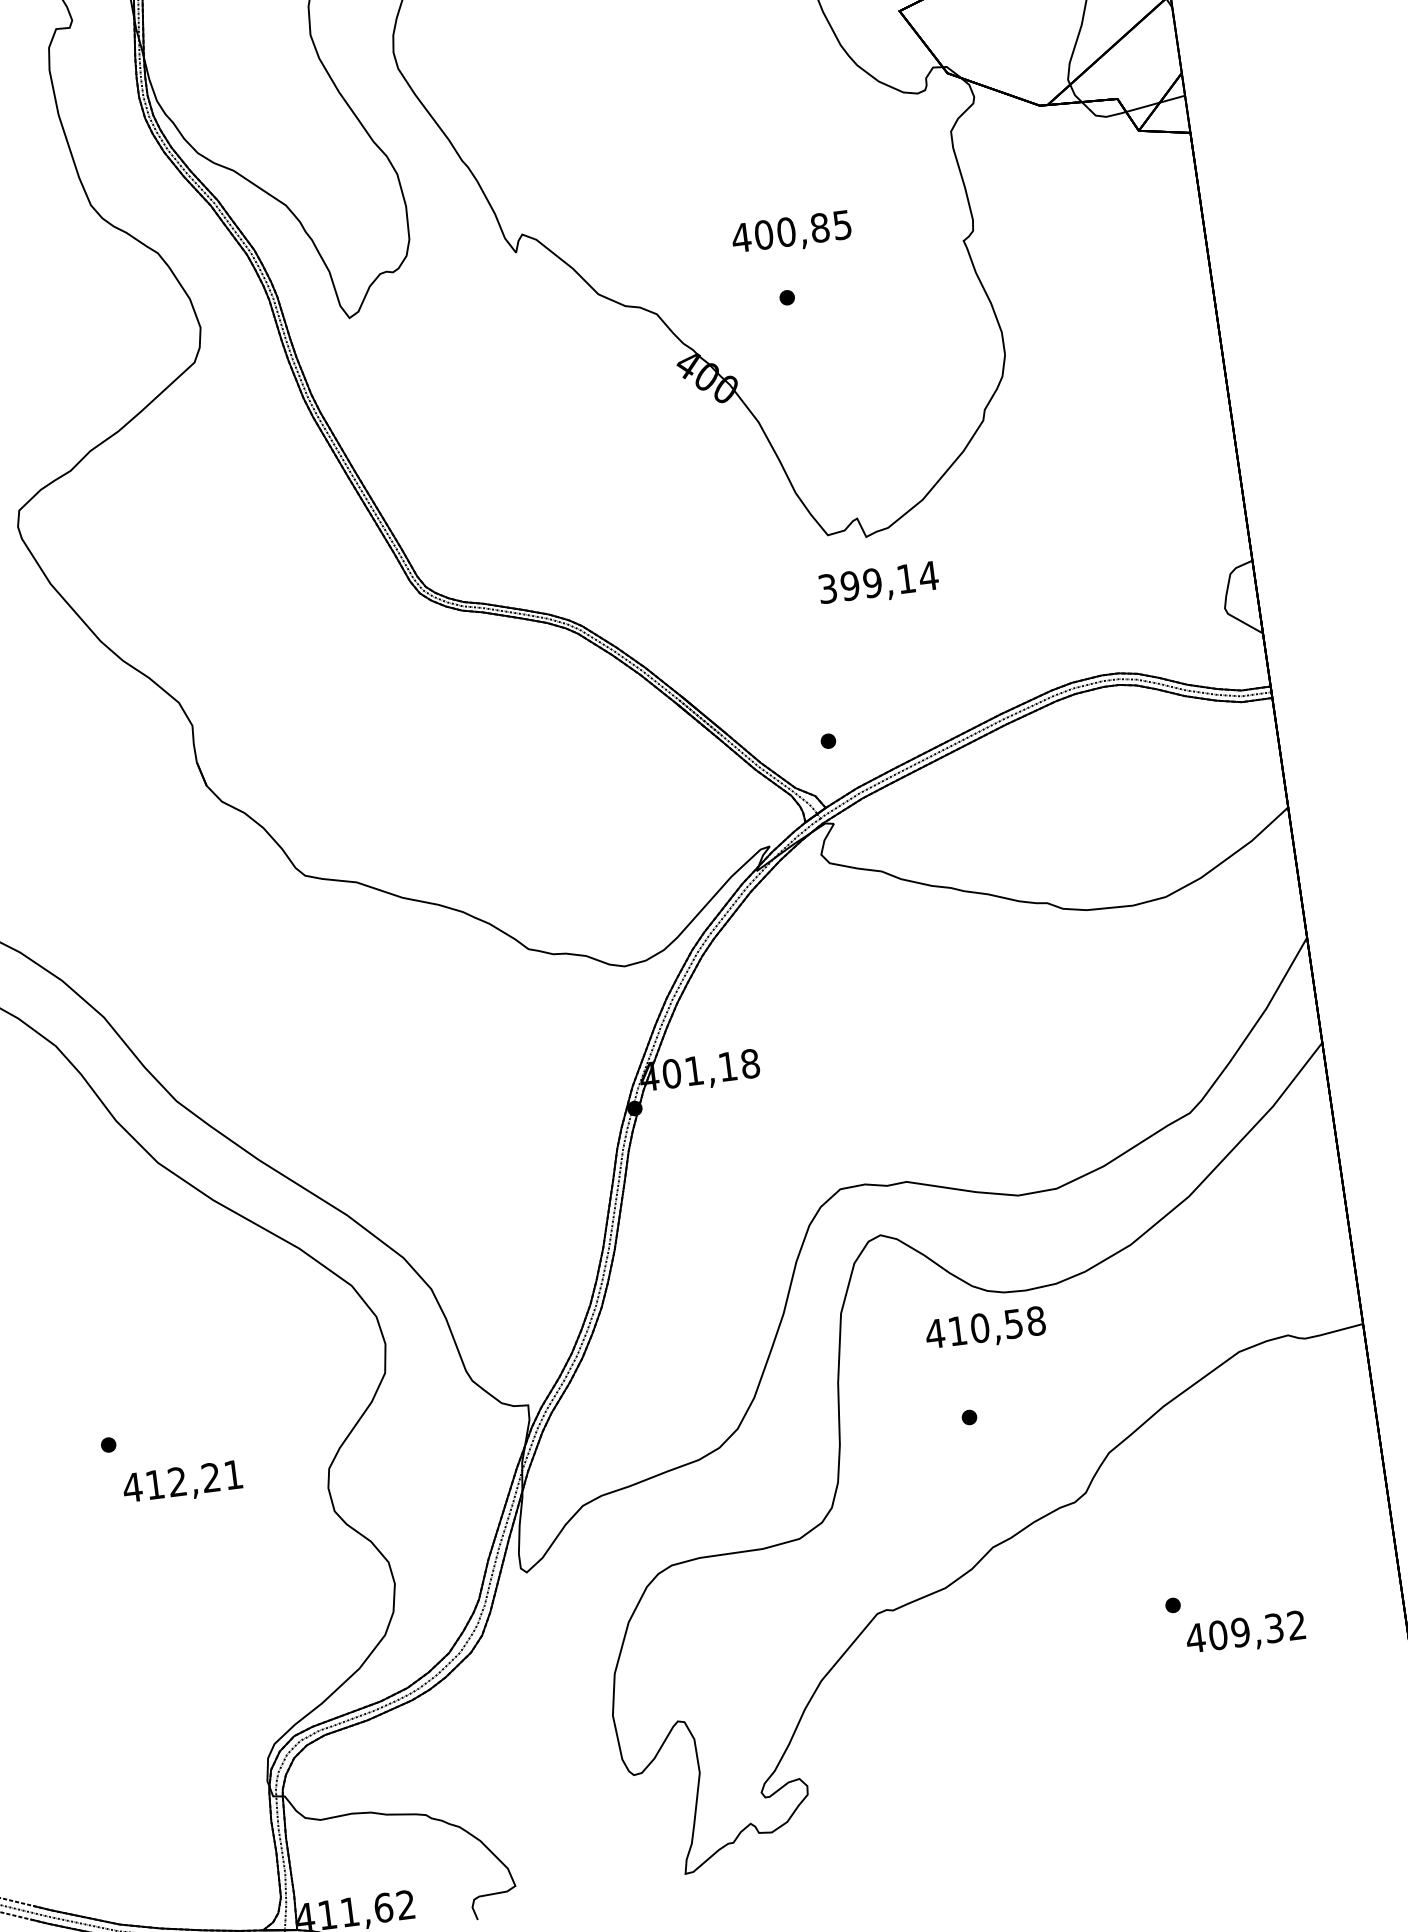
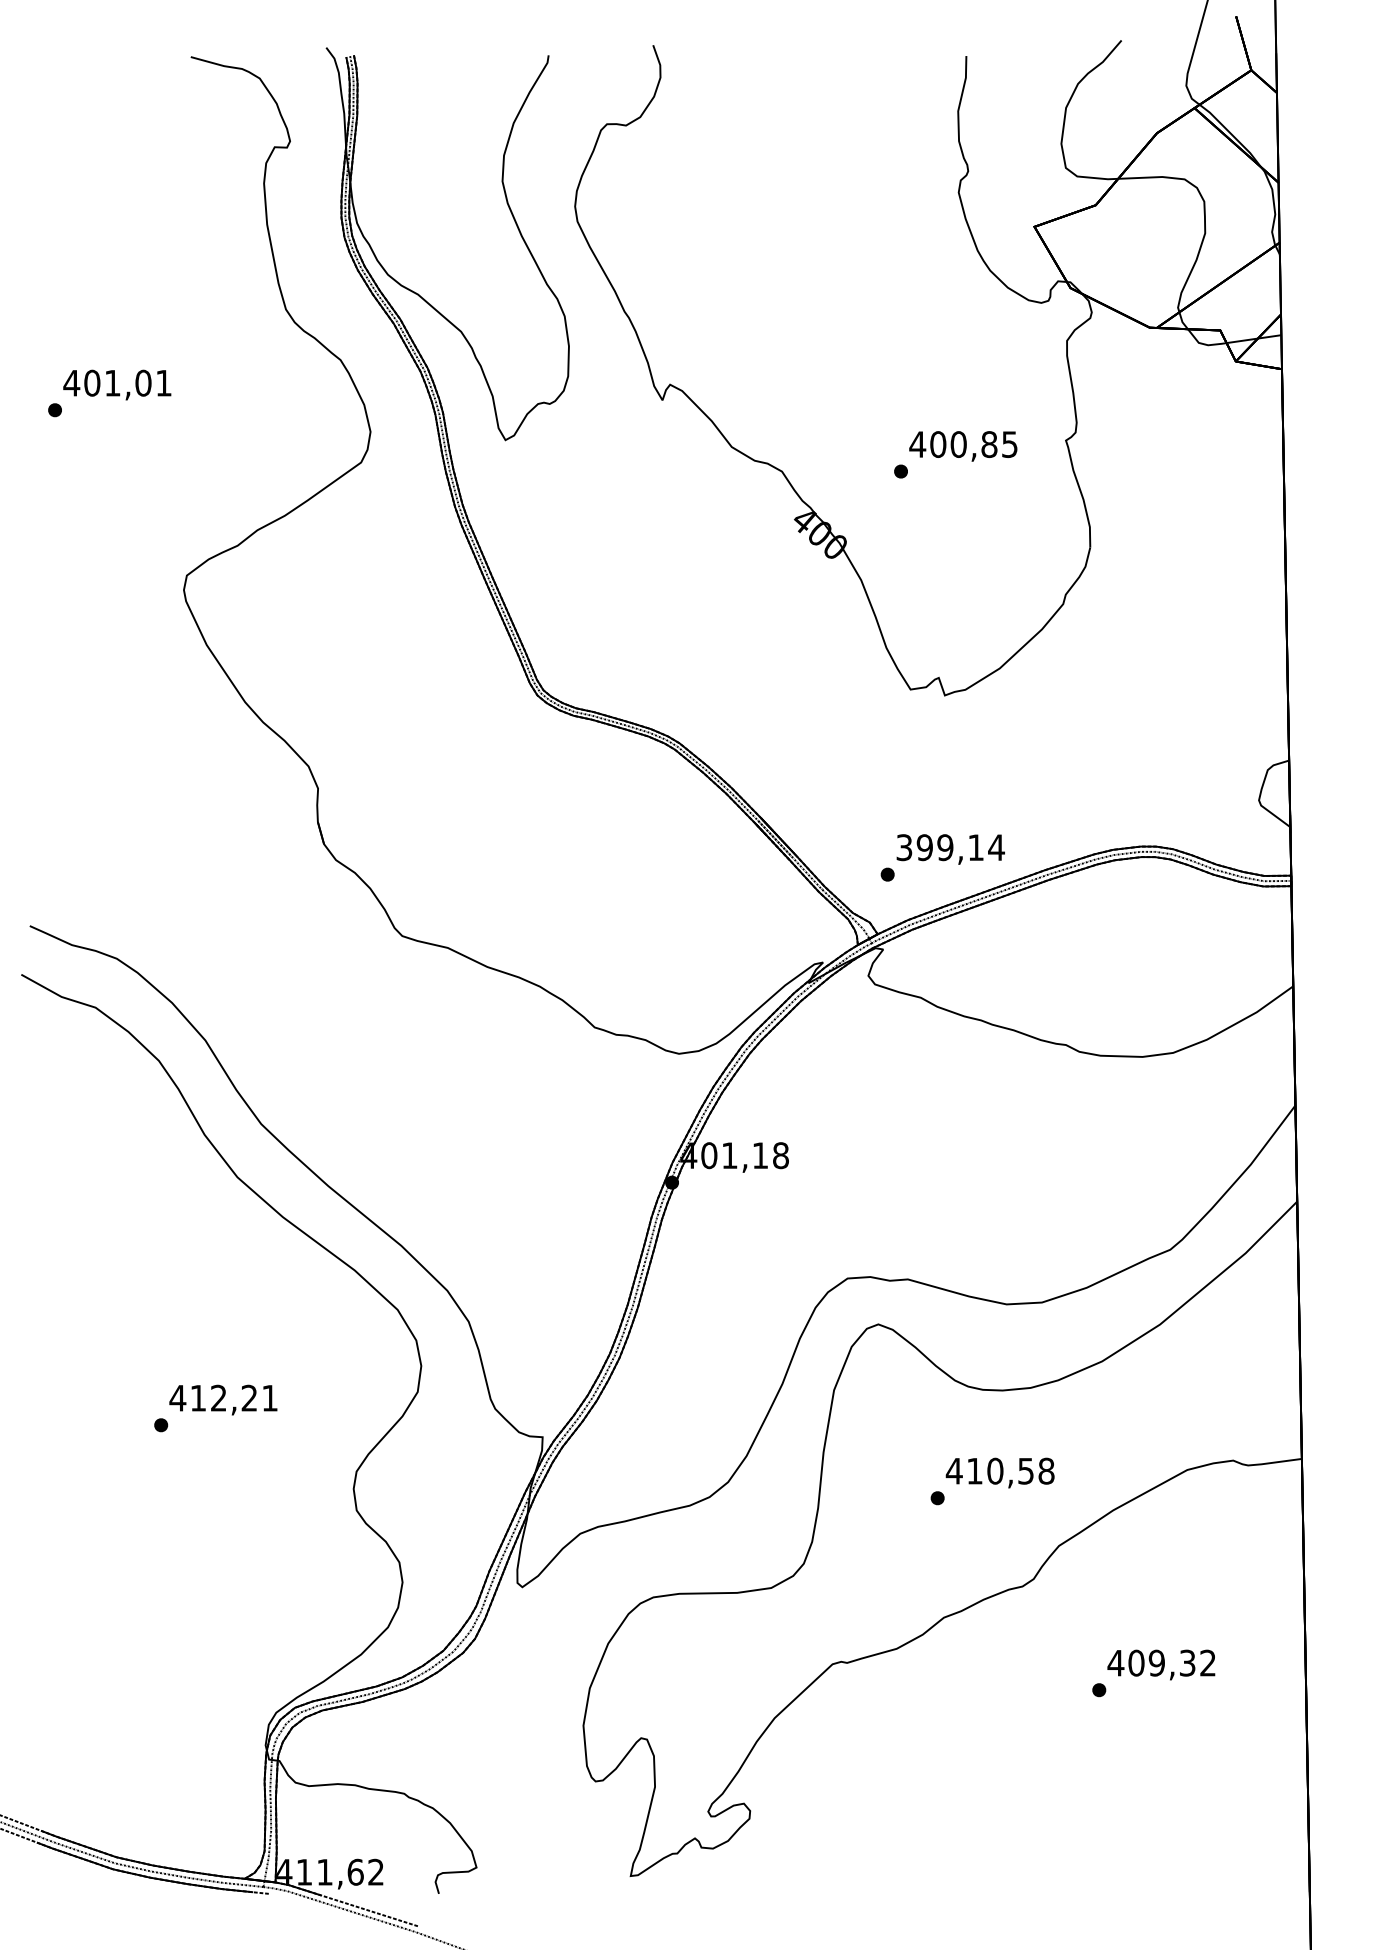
text: (791, 233) -> (963, 446), moved
text: (878, 584) -> (950, 849), moved
text: (984, 1329) -> (999, 1472), moved
text: (182, 1482) -> (223, 1399), moved
text: (1245, 1633) -> (1161, 1664), moved

